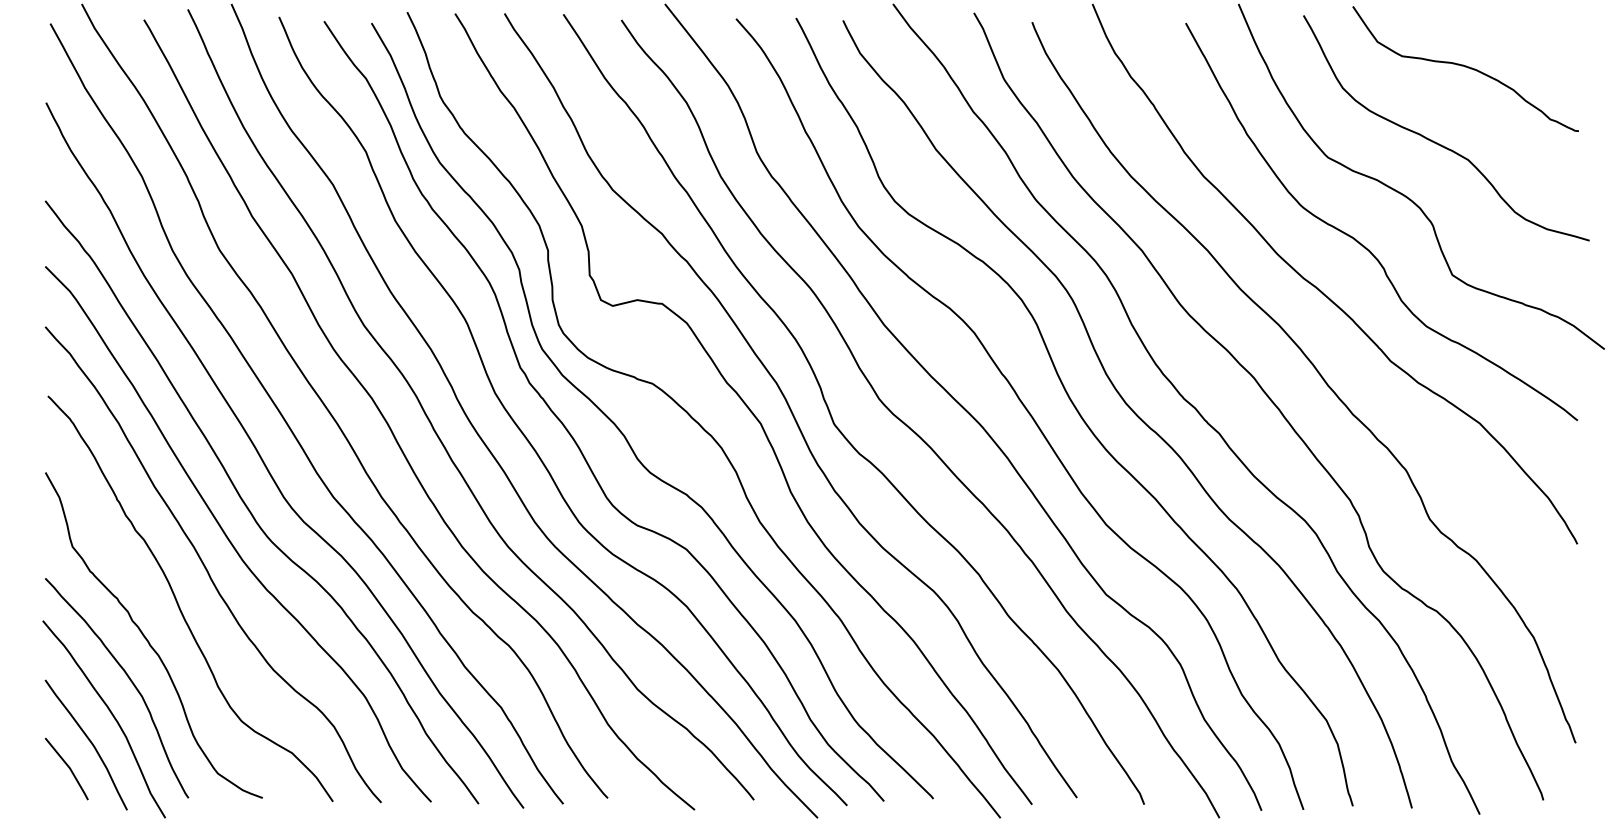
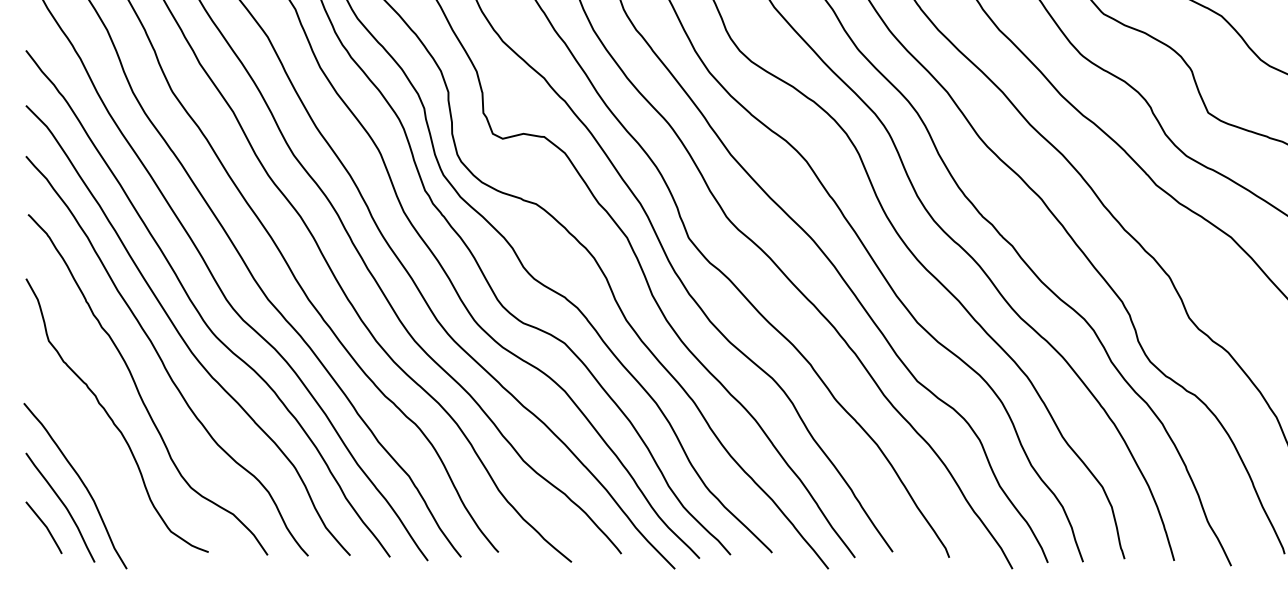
curve: (130, 681) -> (97, 454), removed

